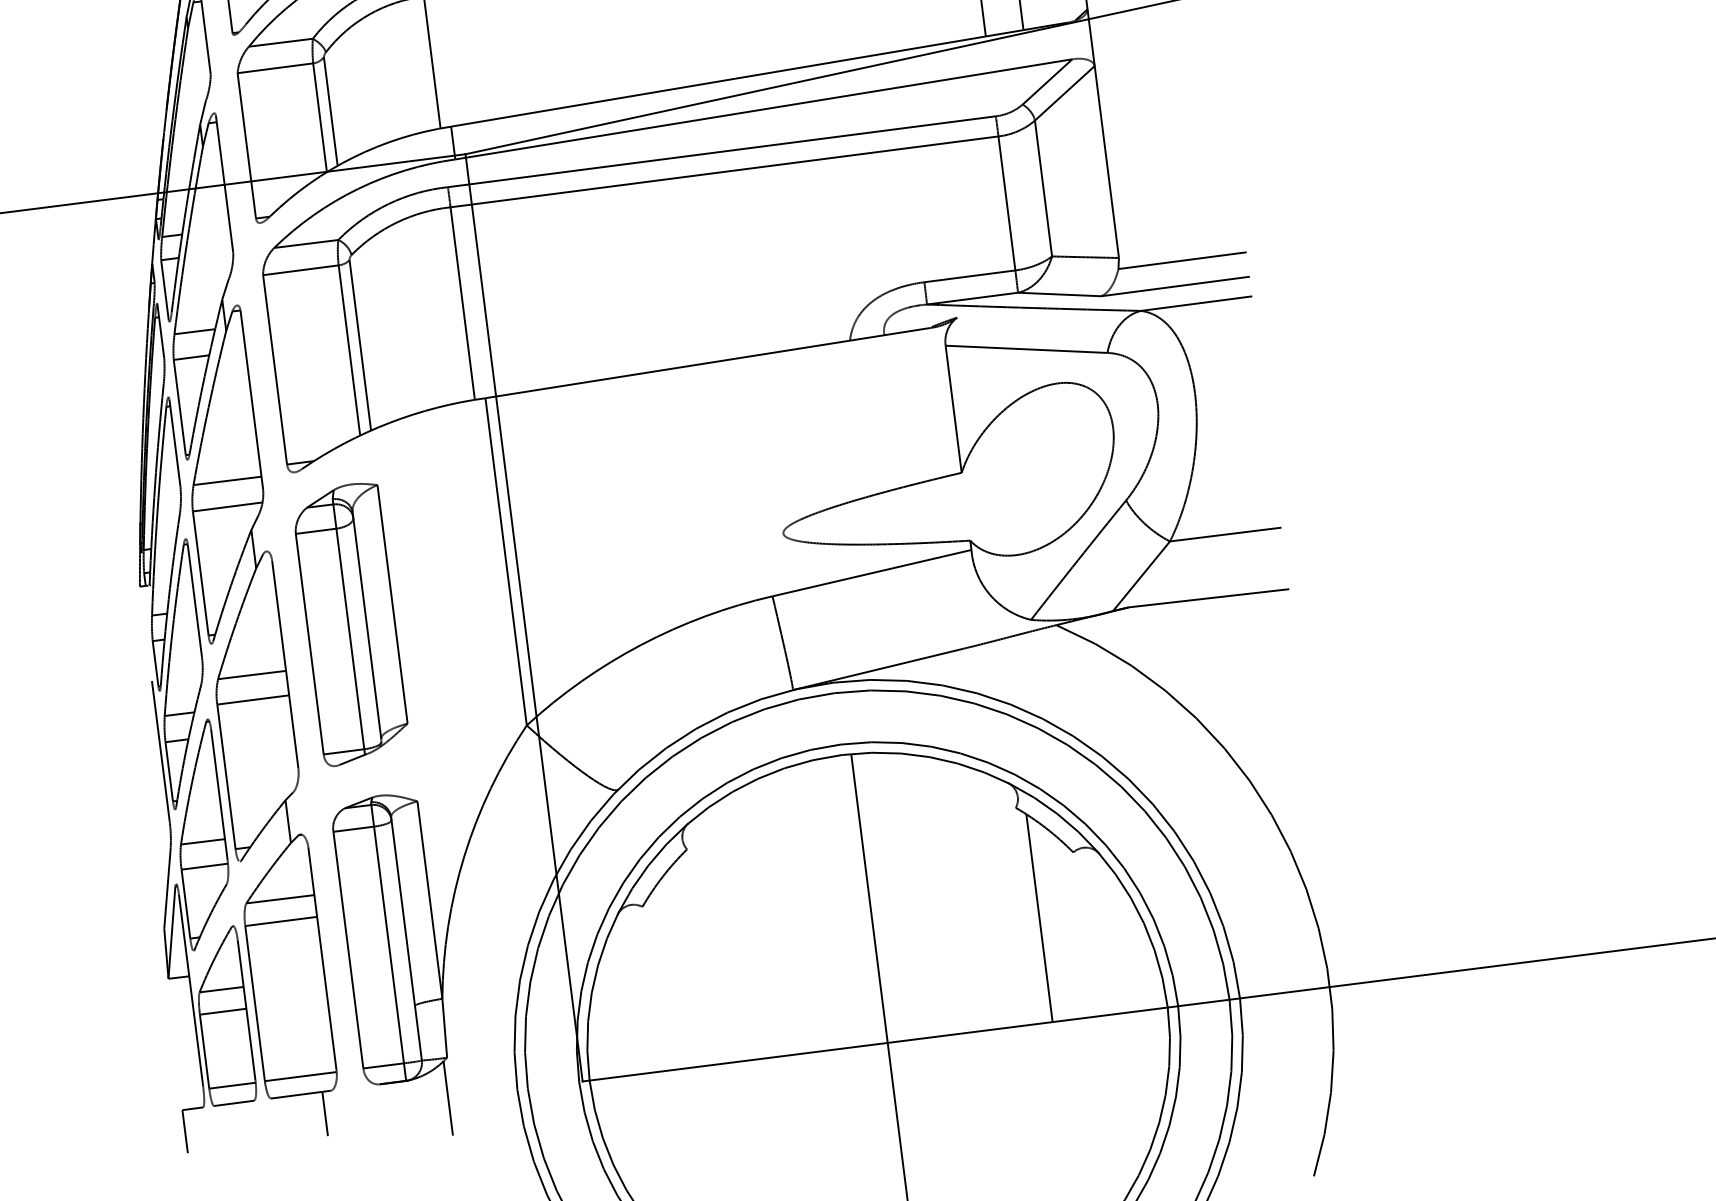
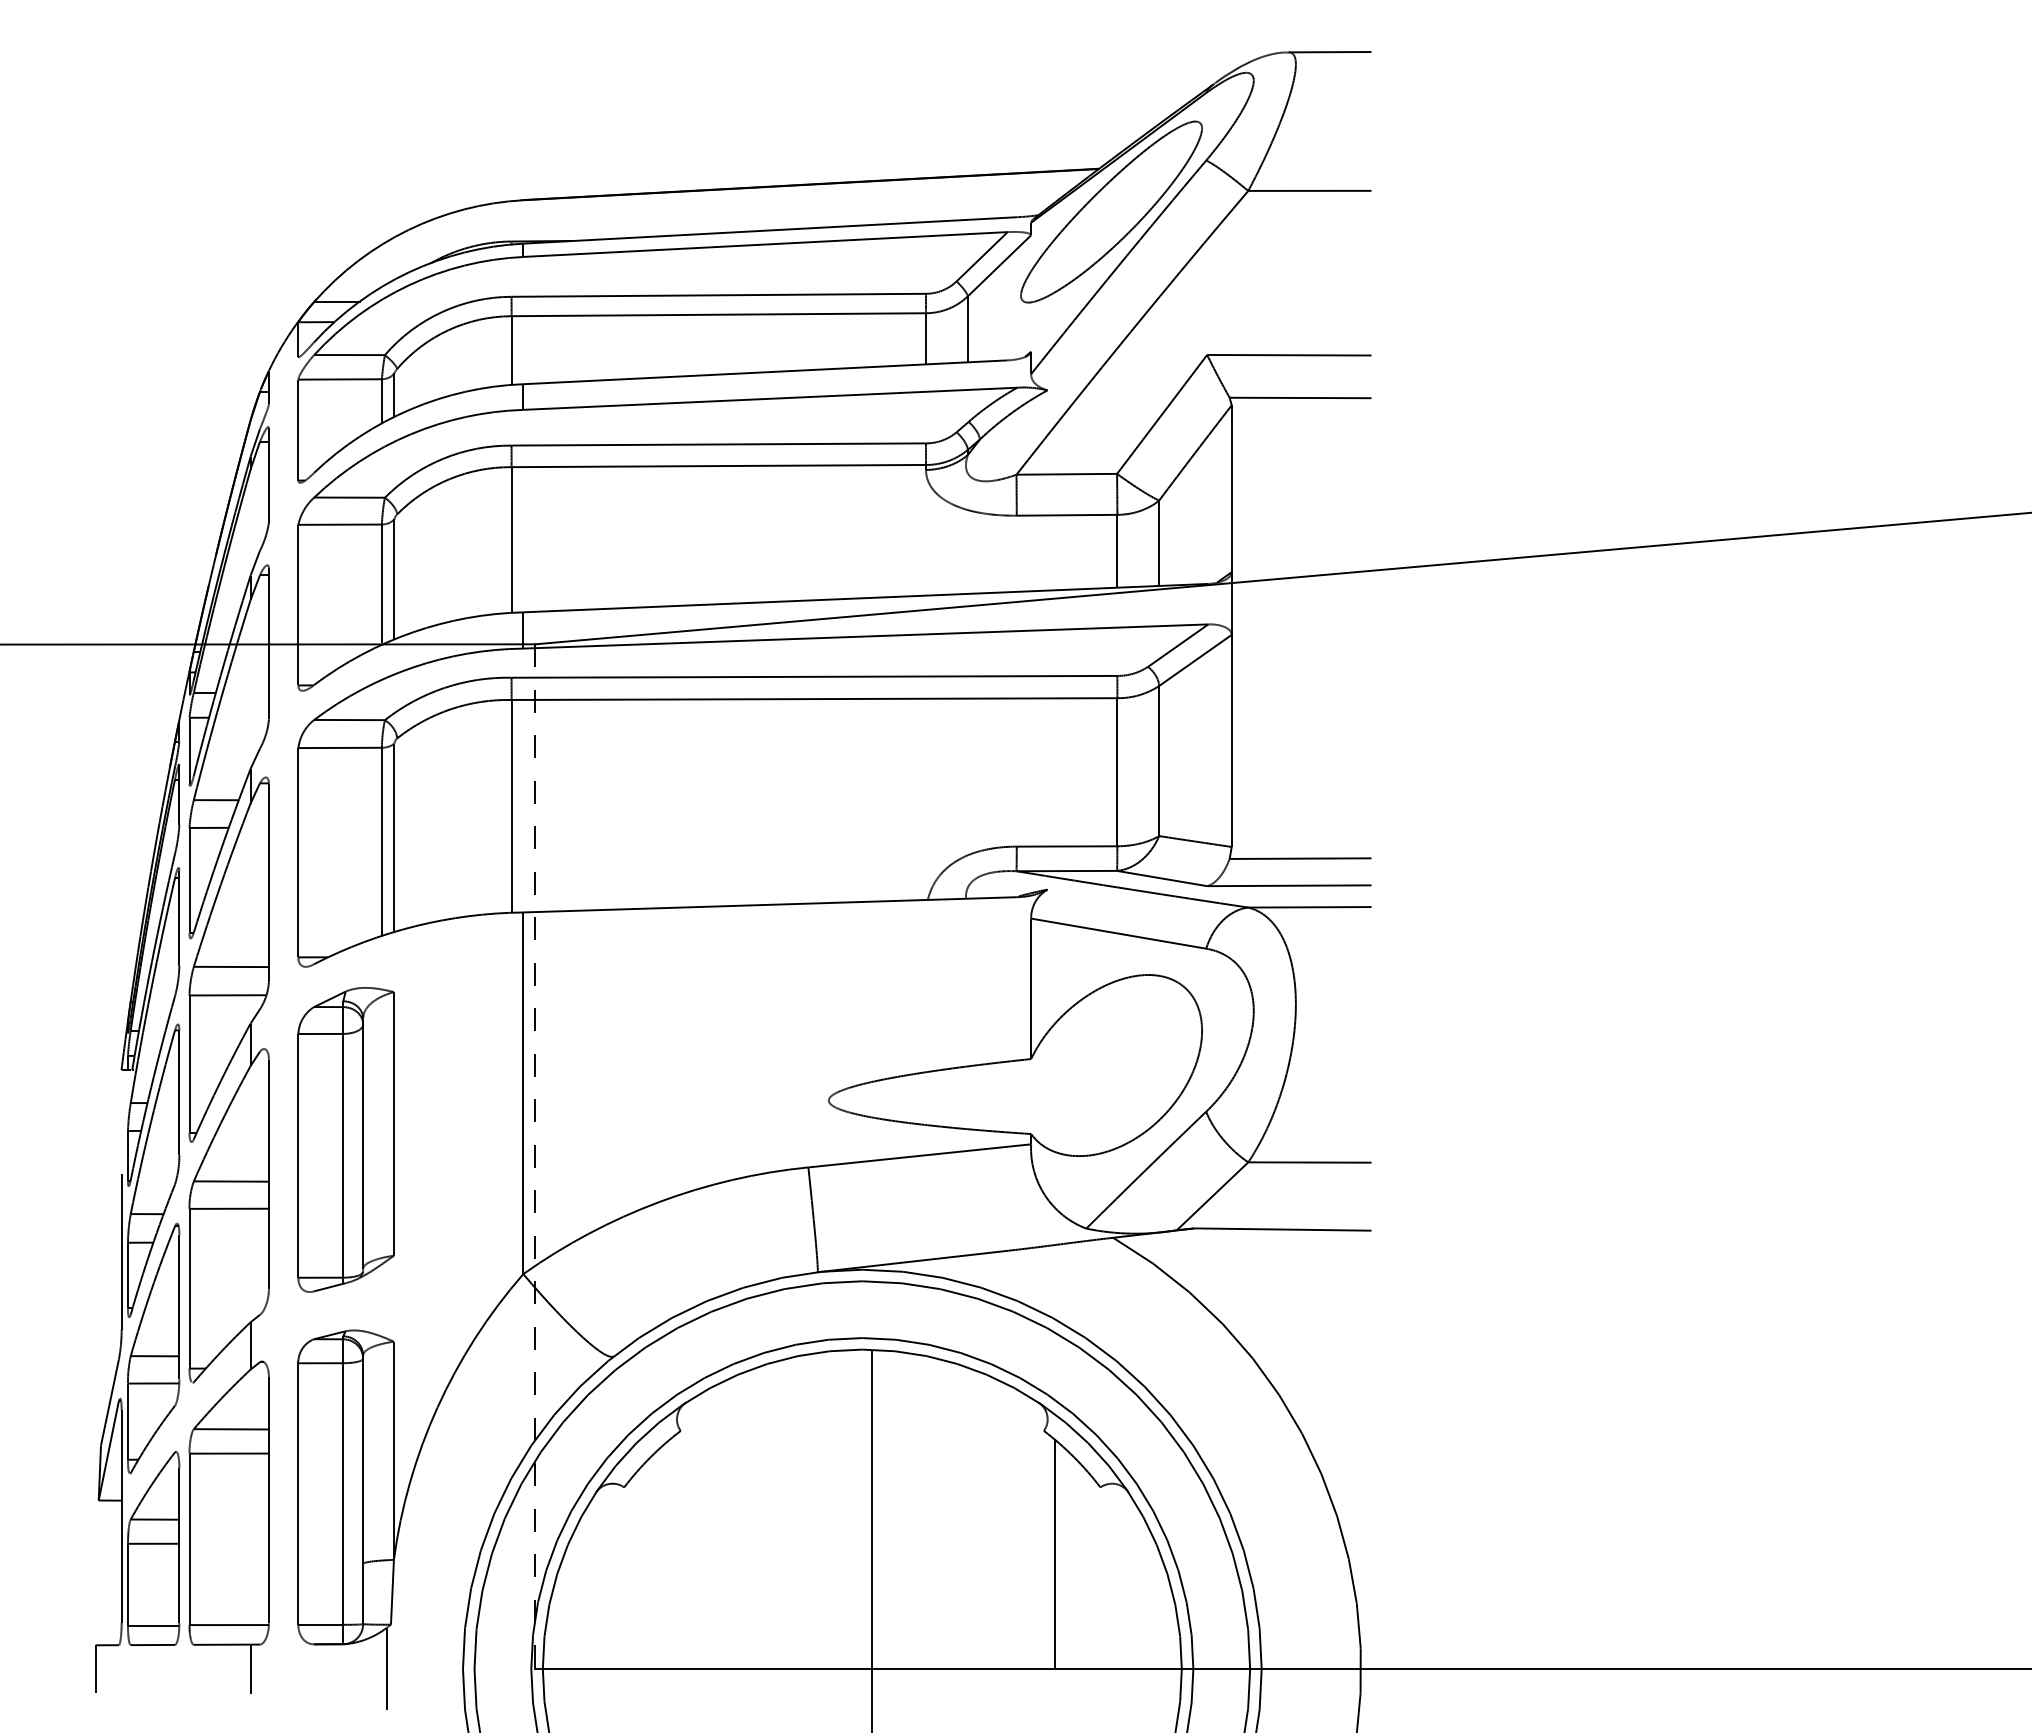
line: (524, 618) -> (535, 1157), solid -> dashed

